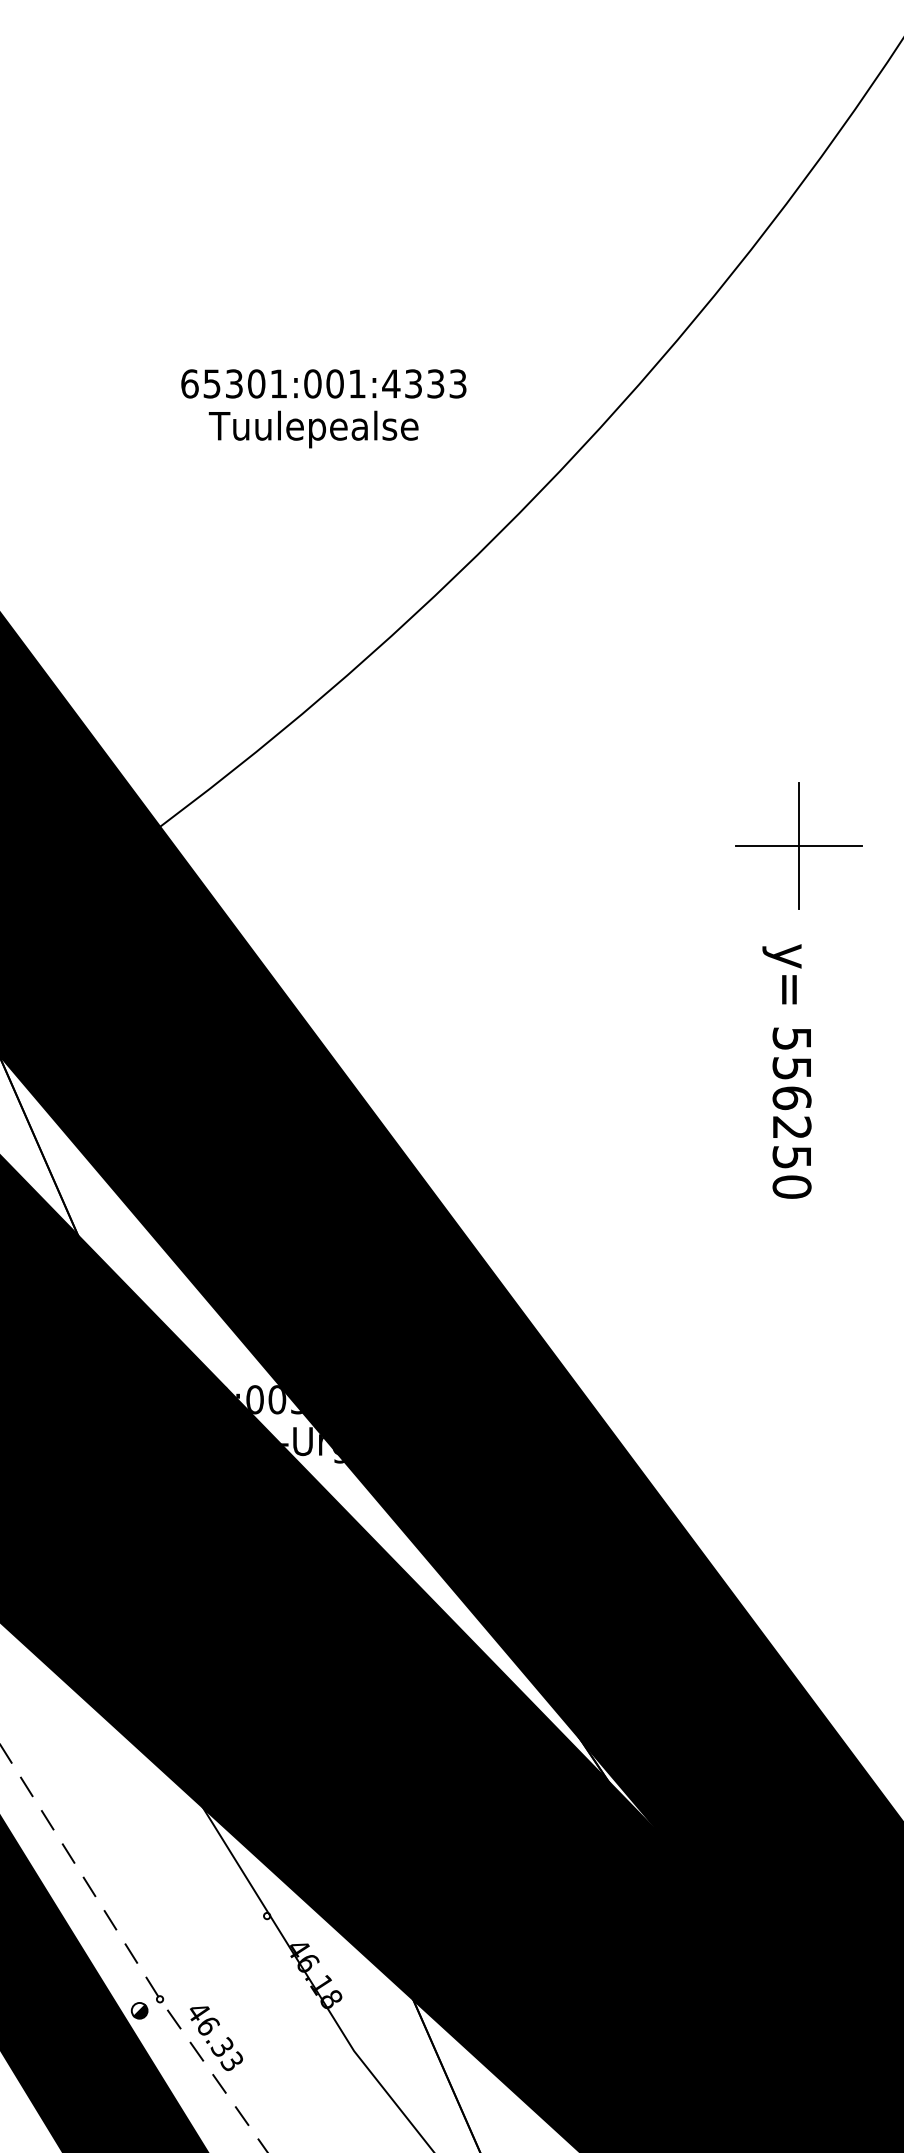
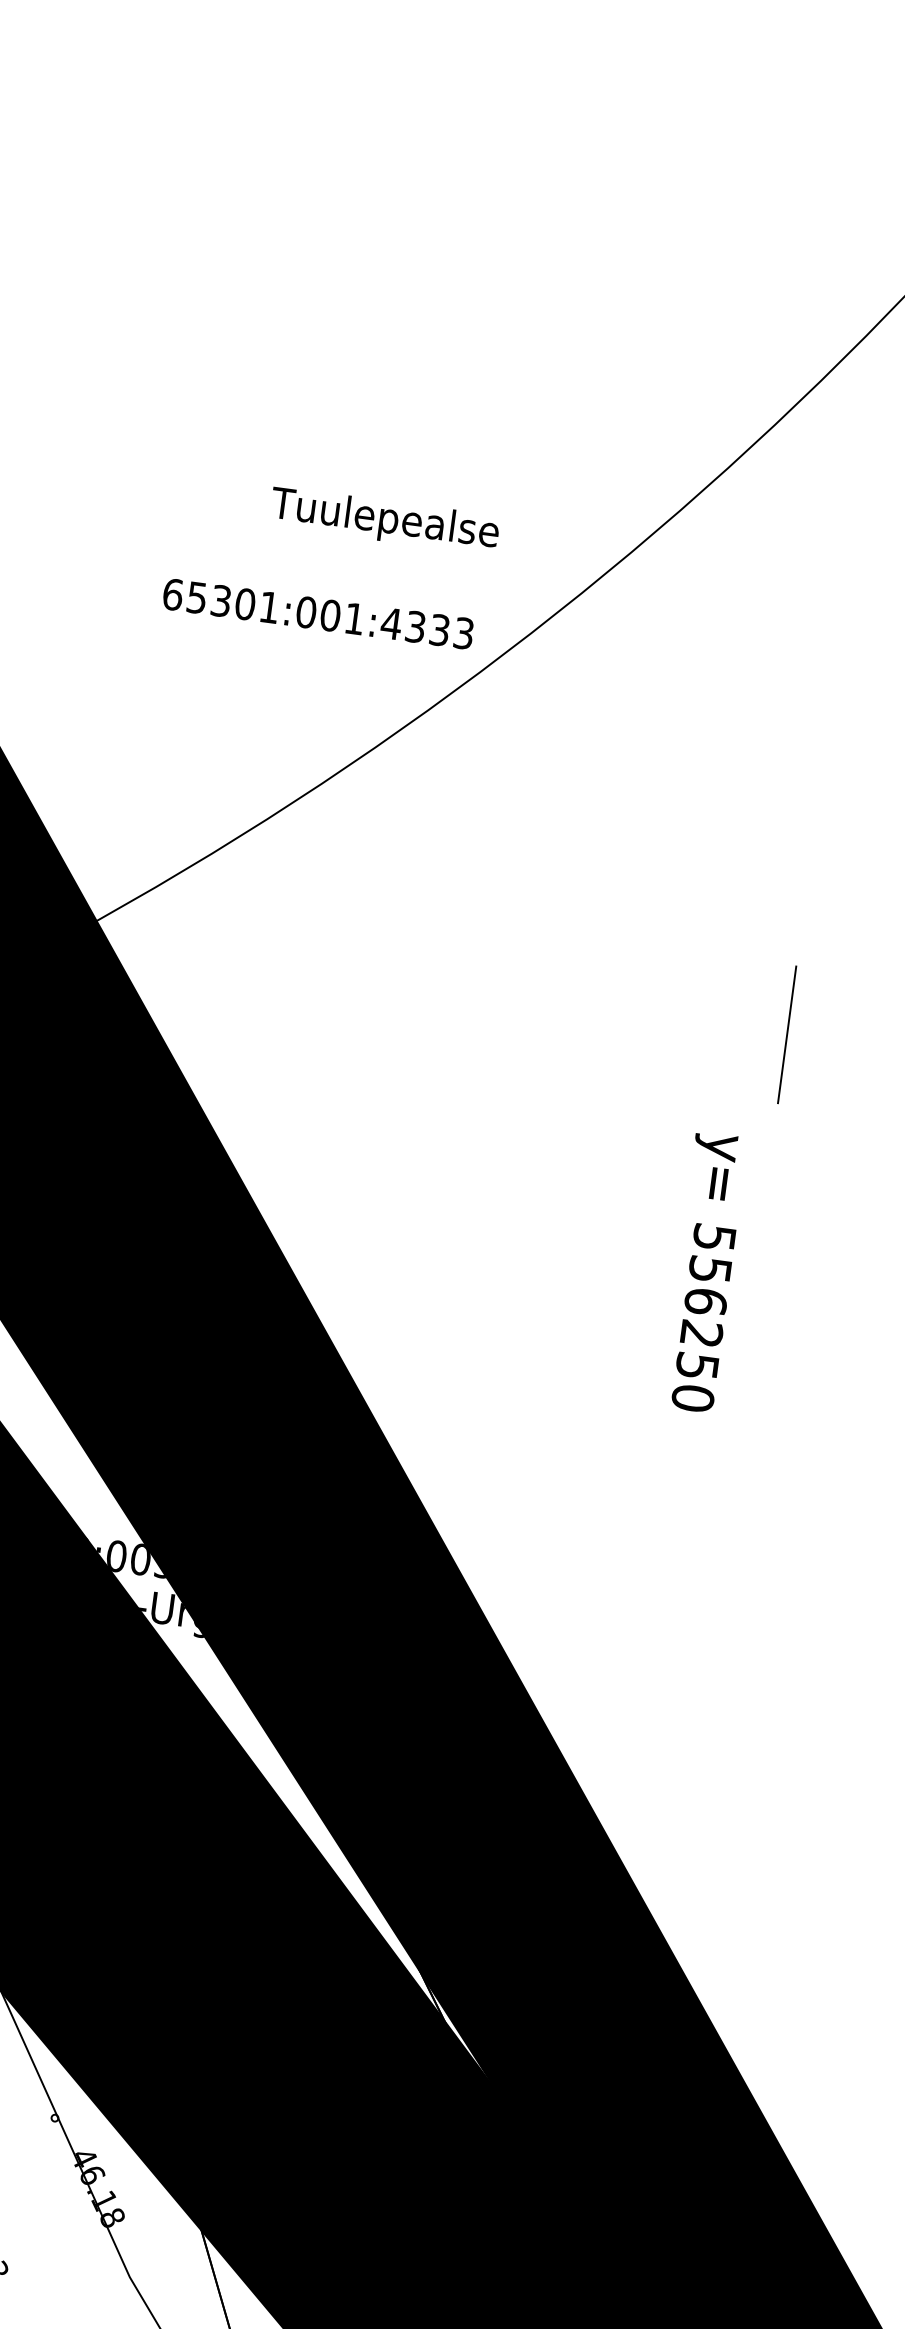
text: (323, 383) -> (318, 613), moved
text: (313, 429) -> (384, 520), moved
line: (799, 846) -> (787, 1034), removed
text: (786, 1071) -> (703, 1272), moved

